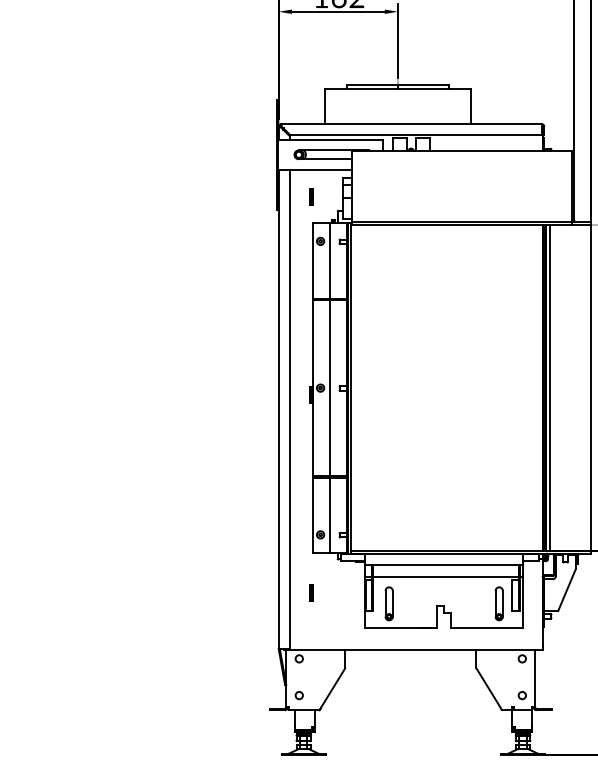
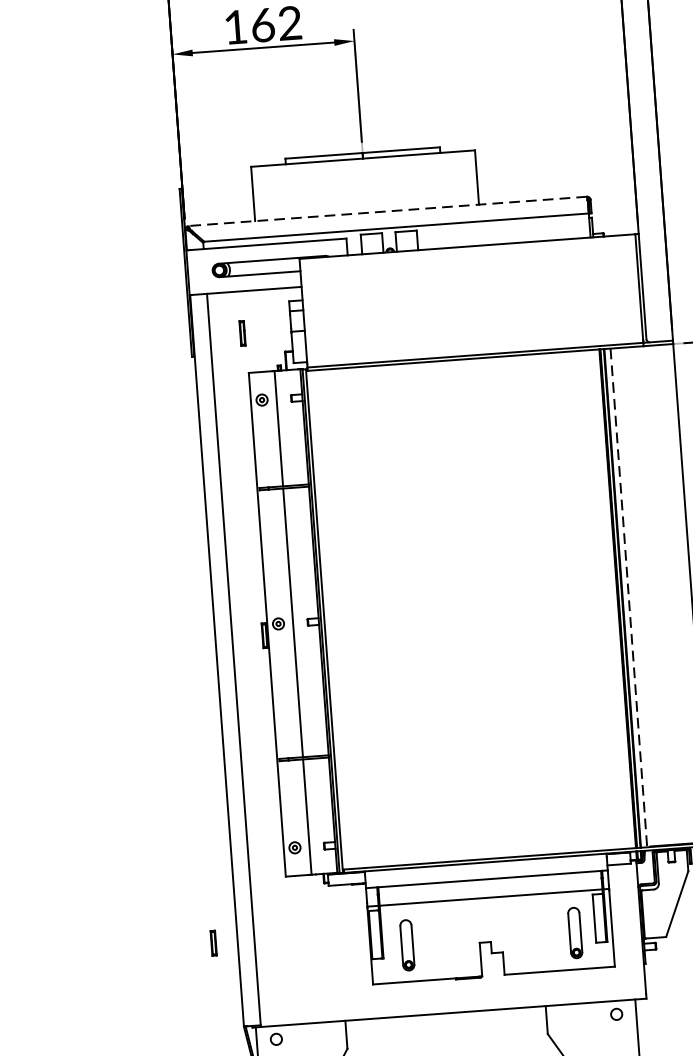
line: (411, 124) -> (387, 211), solid -> dashed
line: (550, 388) -> (629, 598), solid -> dashed
part: (311, 592) -> (214, 942), moved

